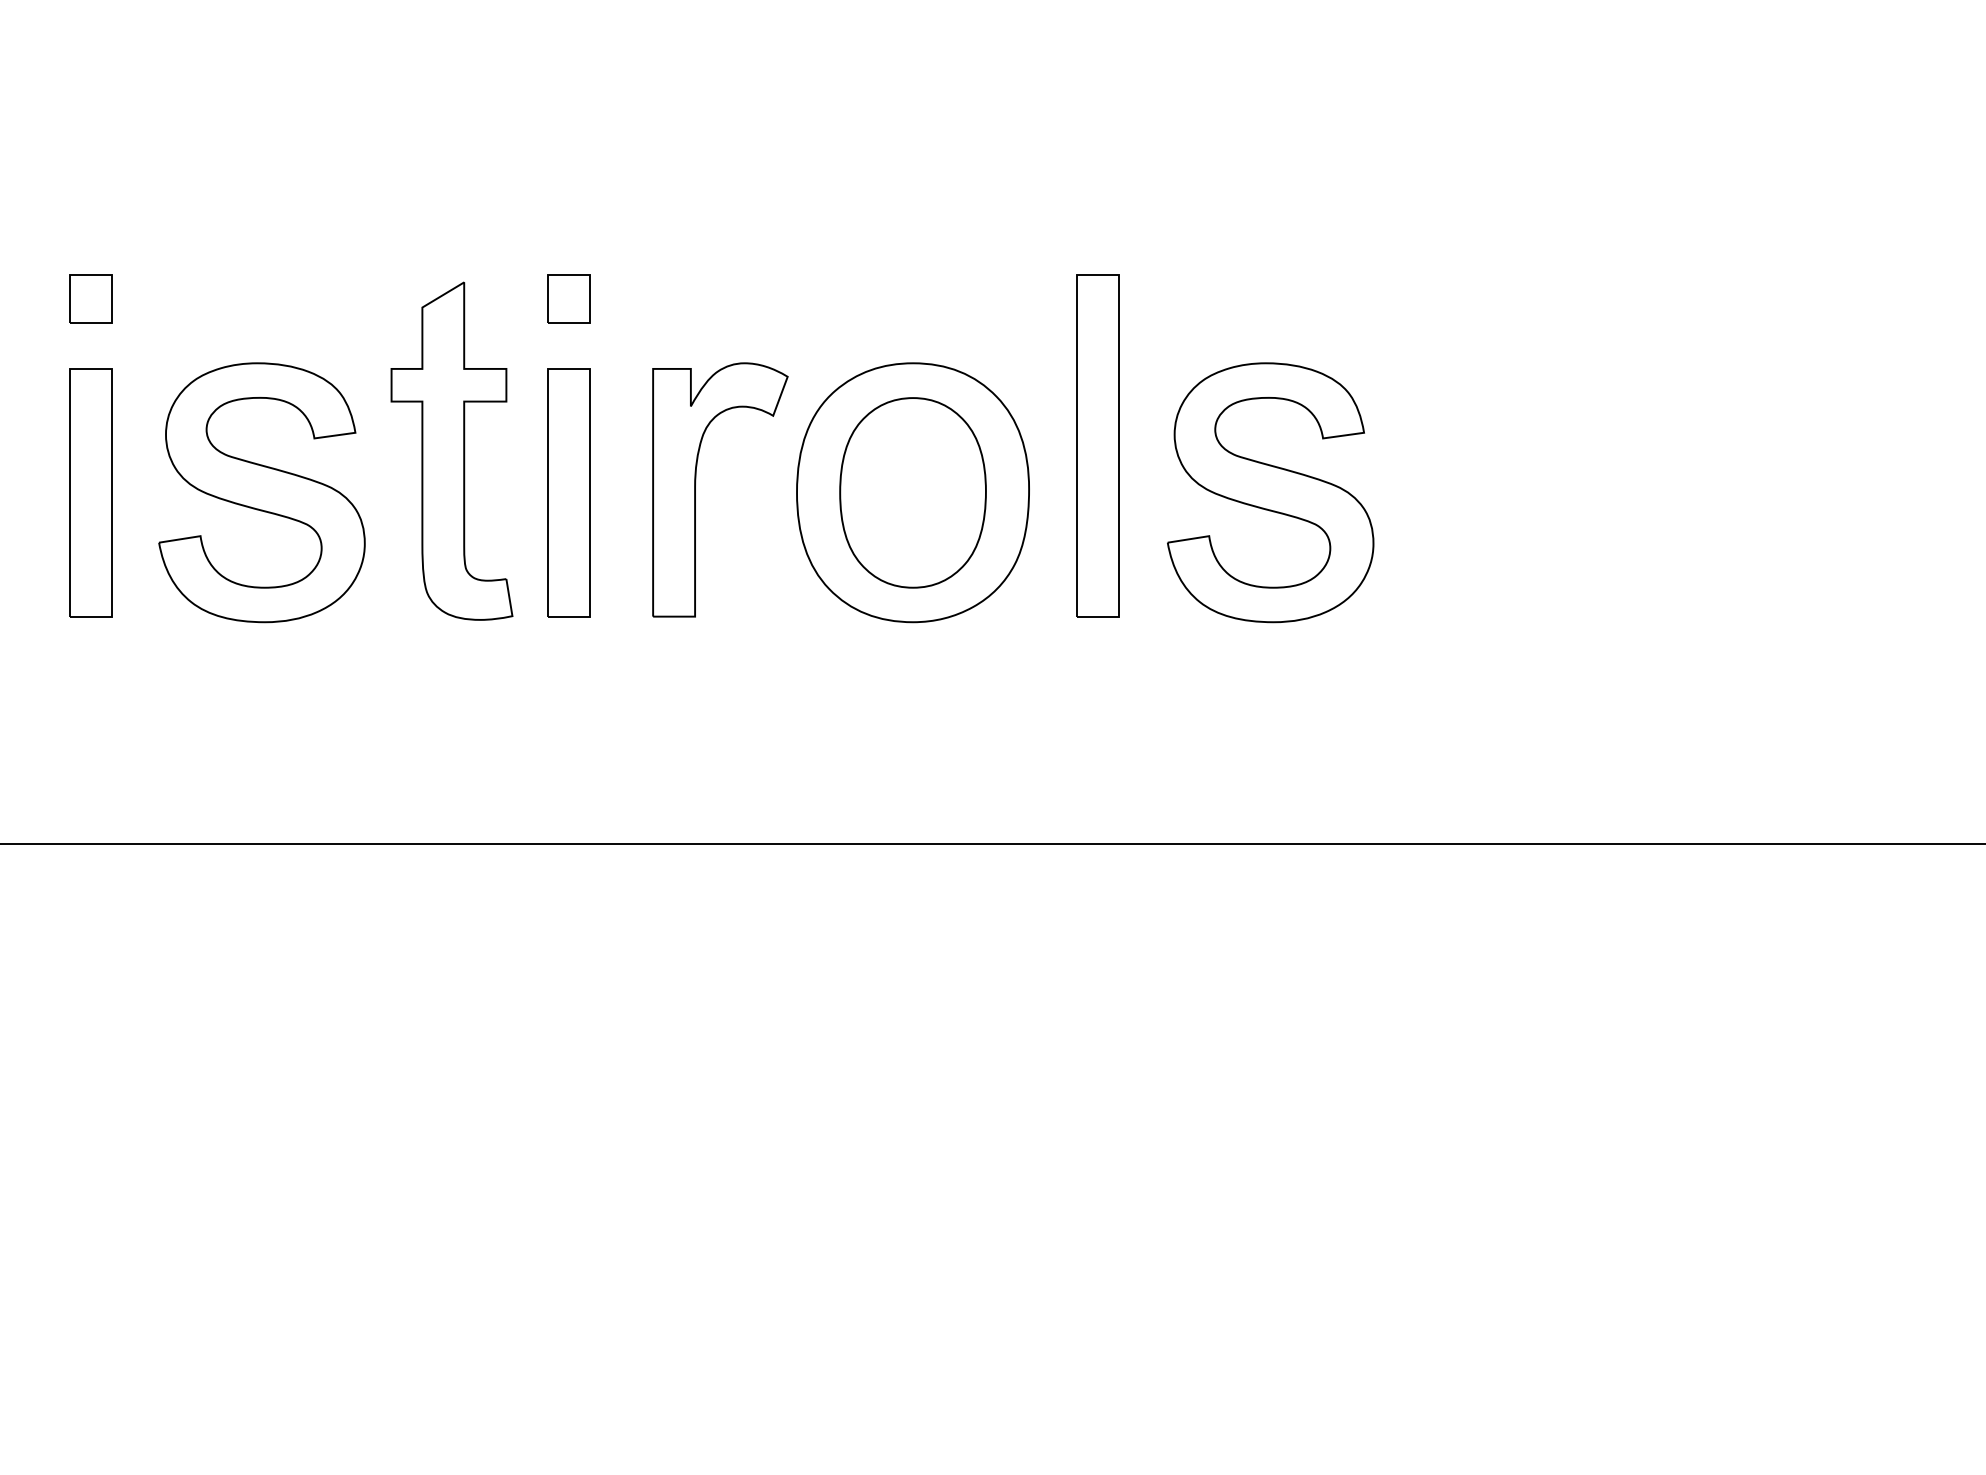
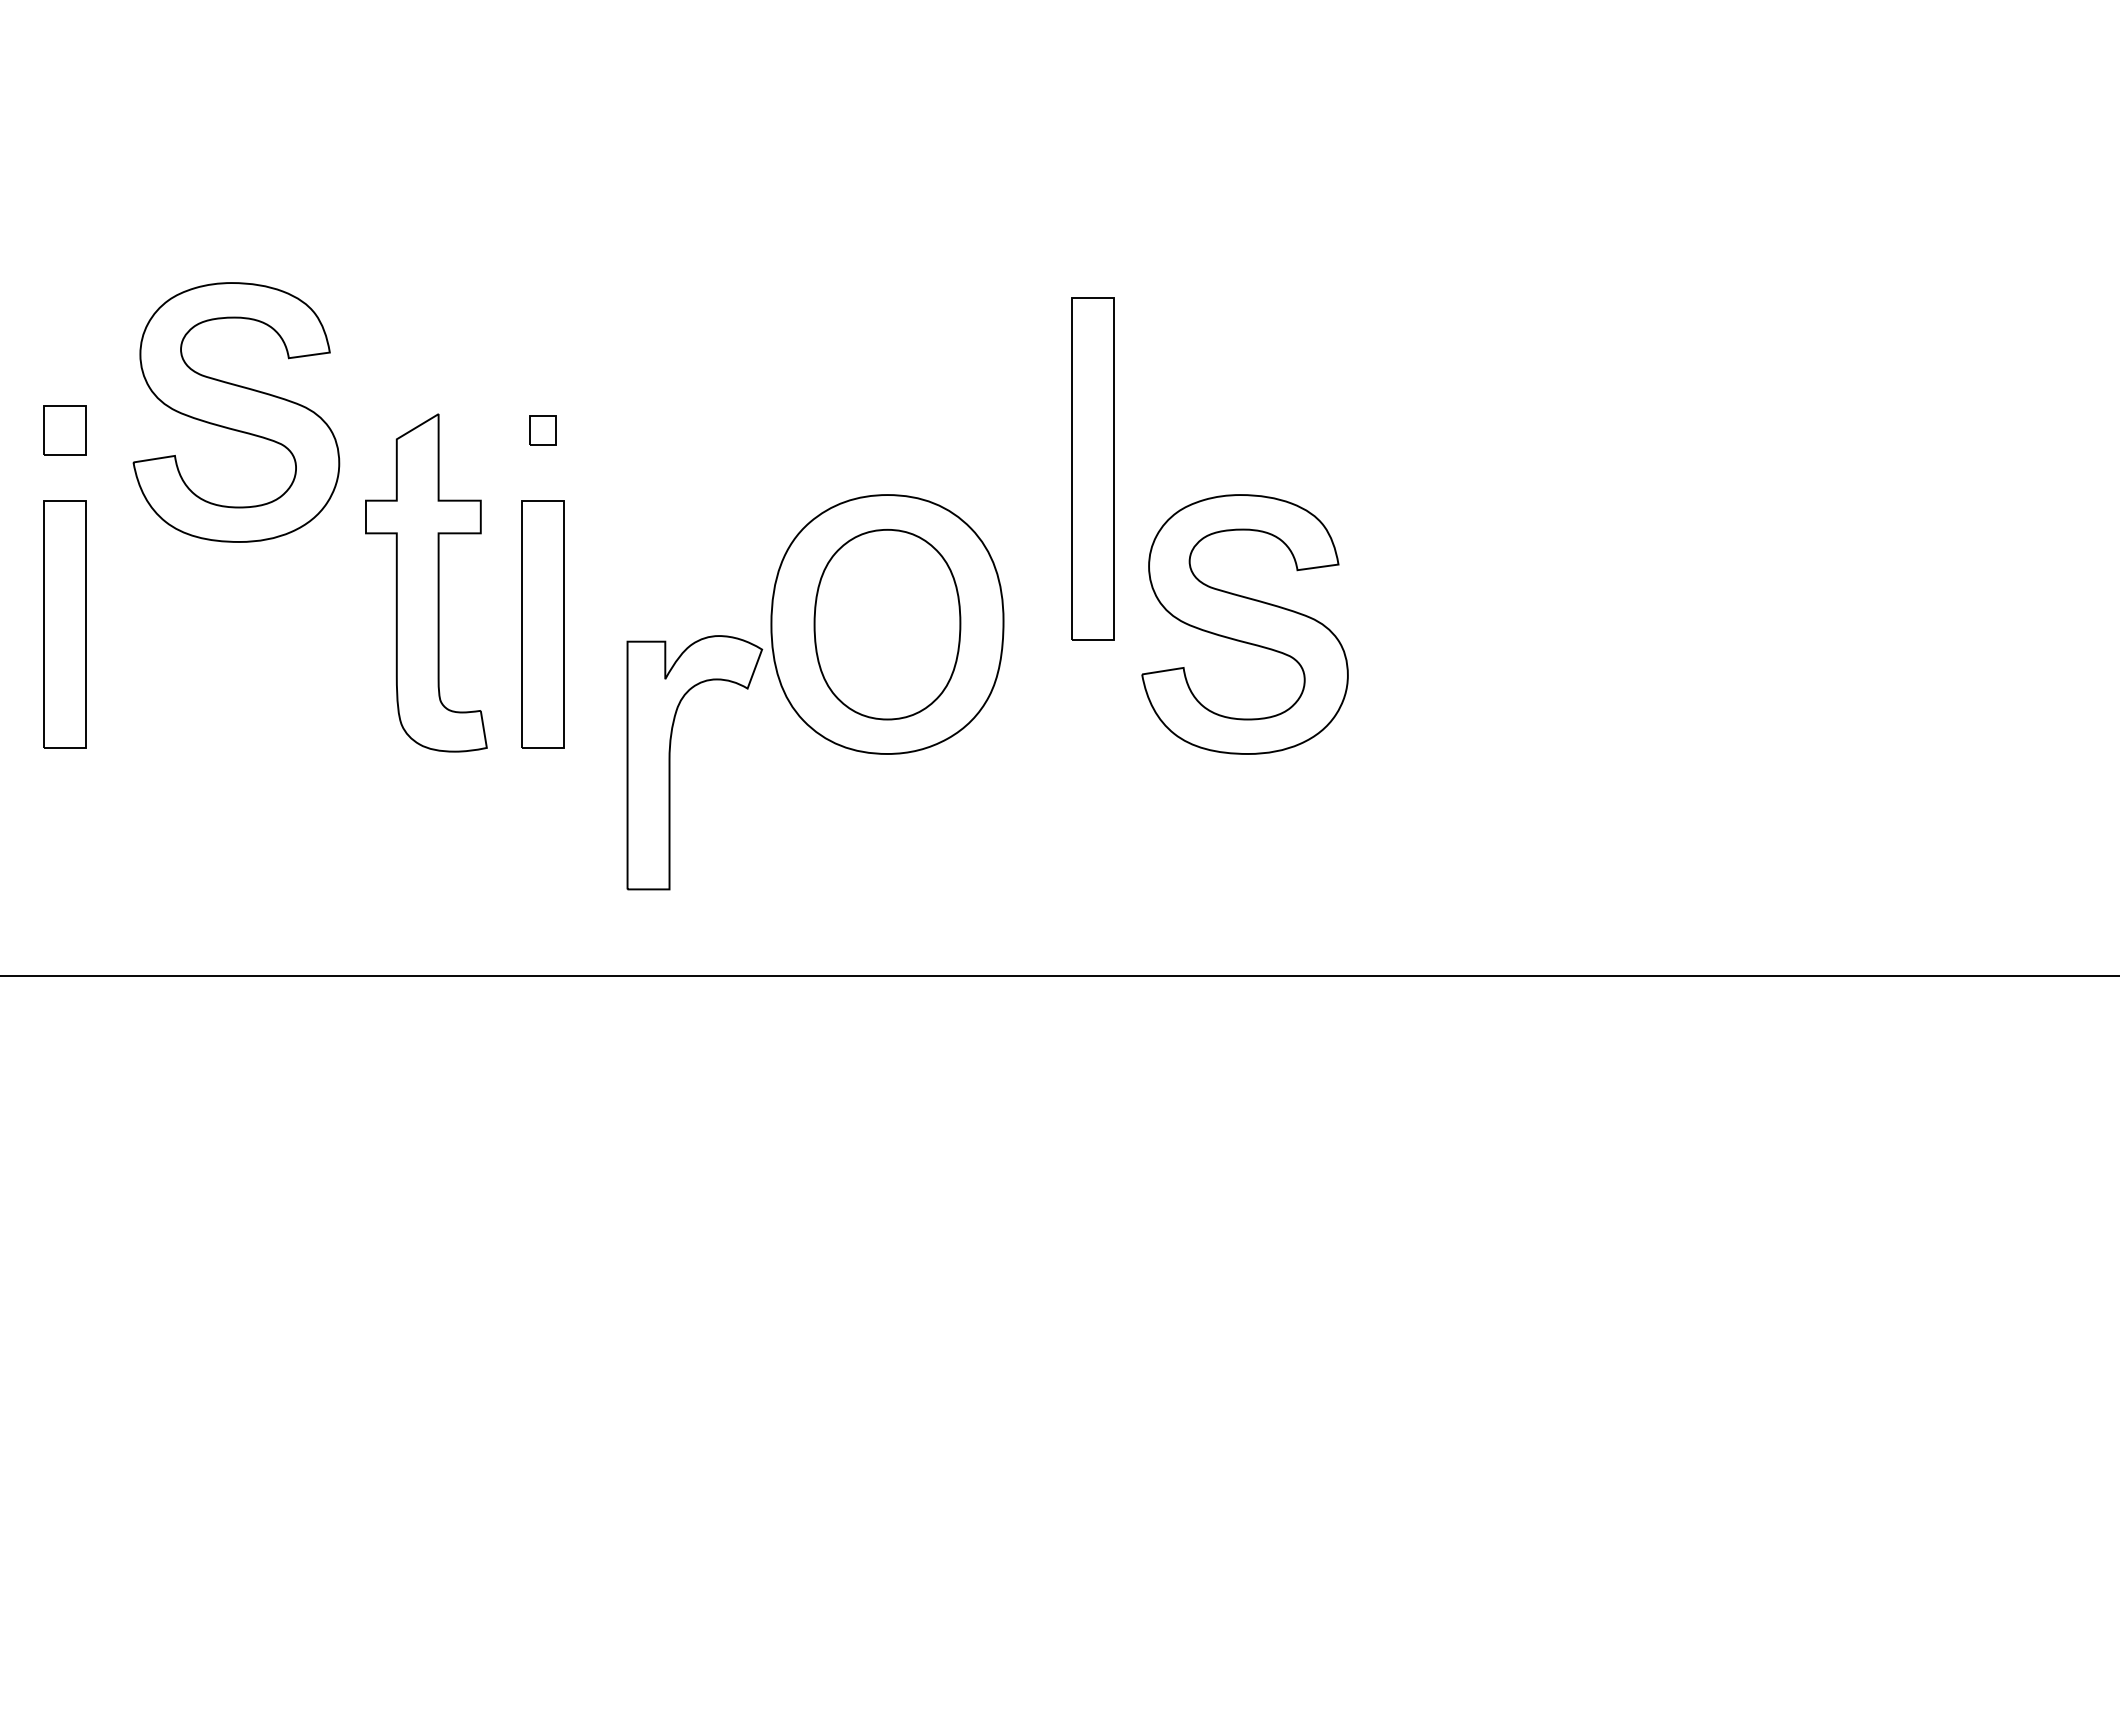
part: (568, 298) -> (542, 430), size x0.6
part: (1098, 444) -> (1092, 468), moved
part: (696, 489) -> (670, 762), moved
part: (262, 492) -> (236, 412), moved

